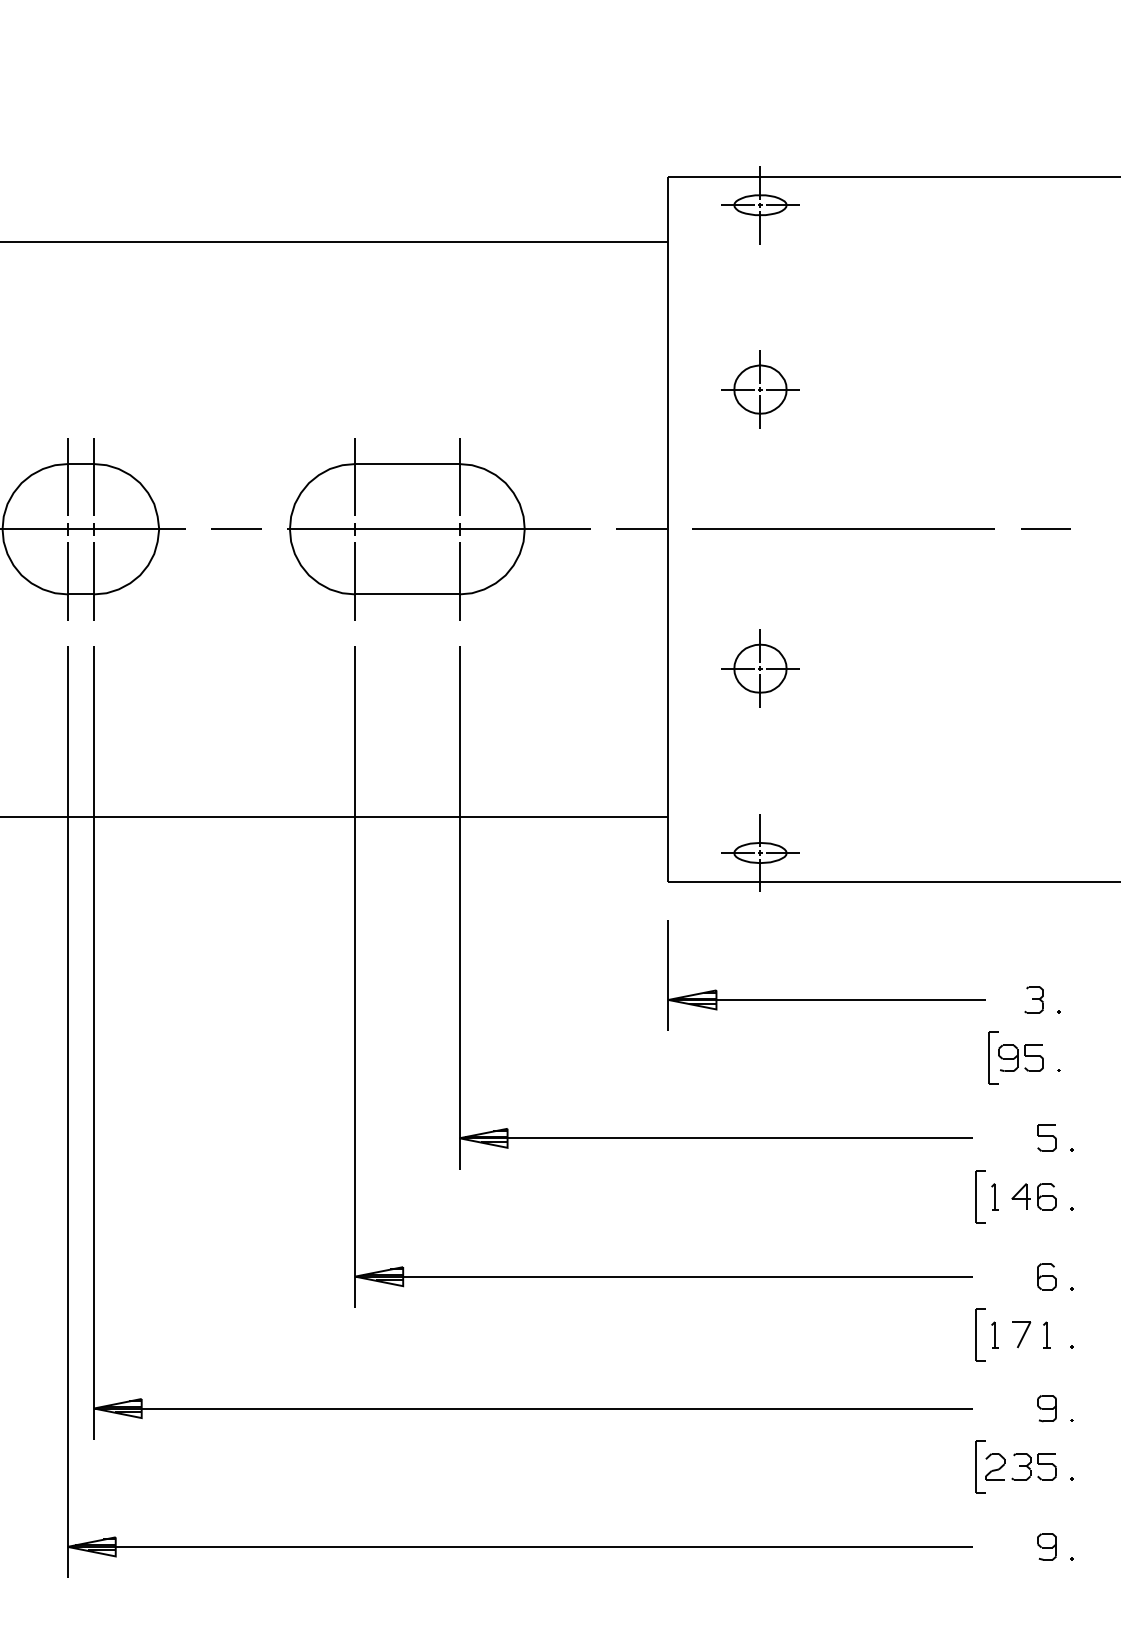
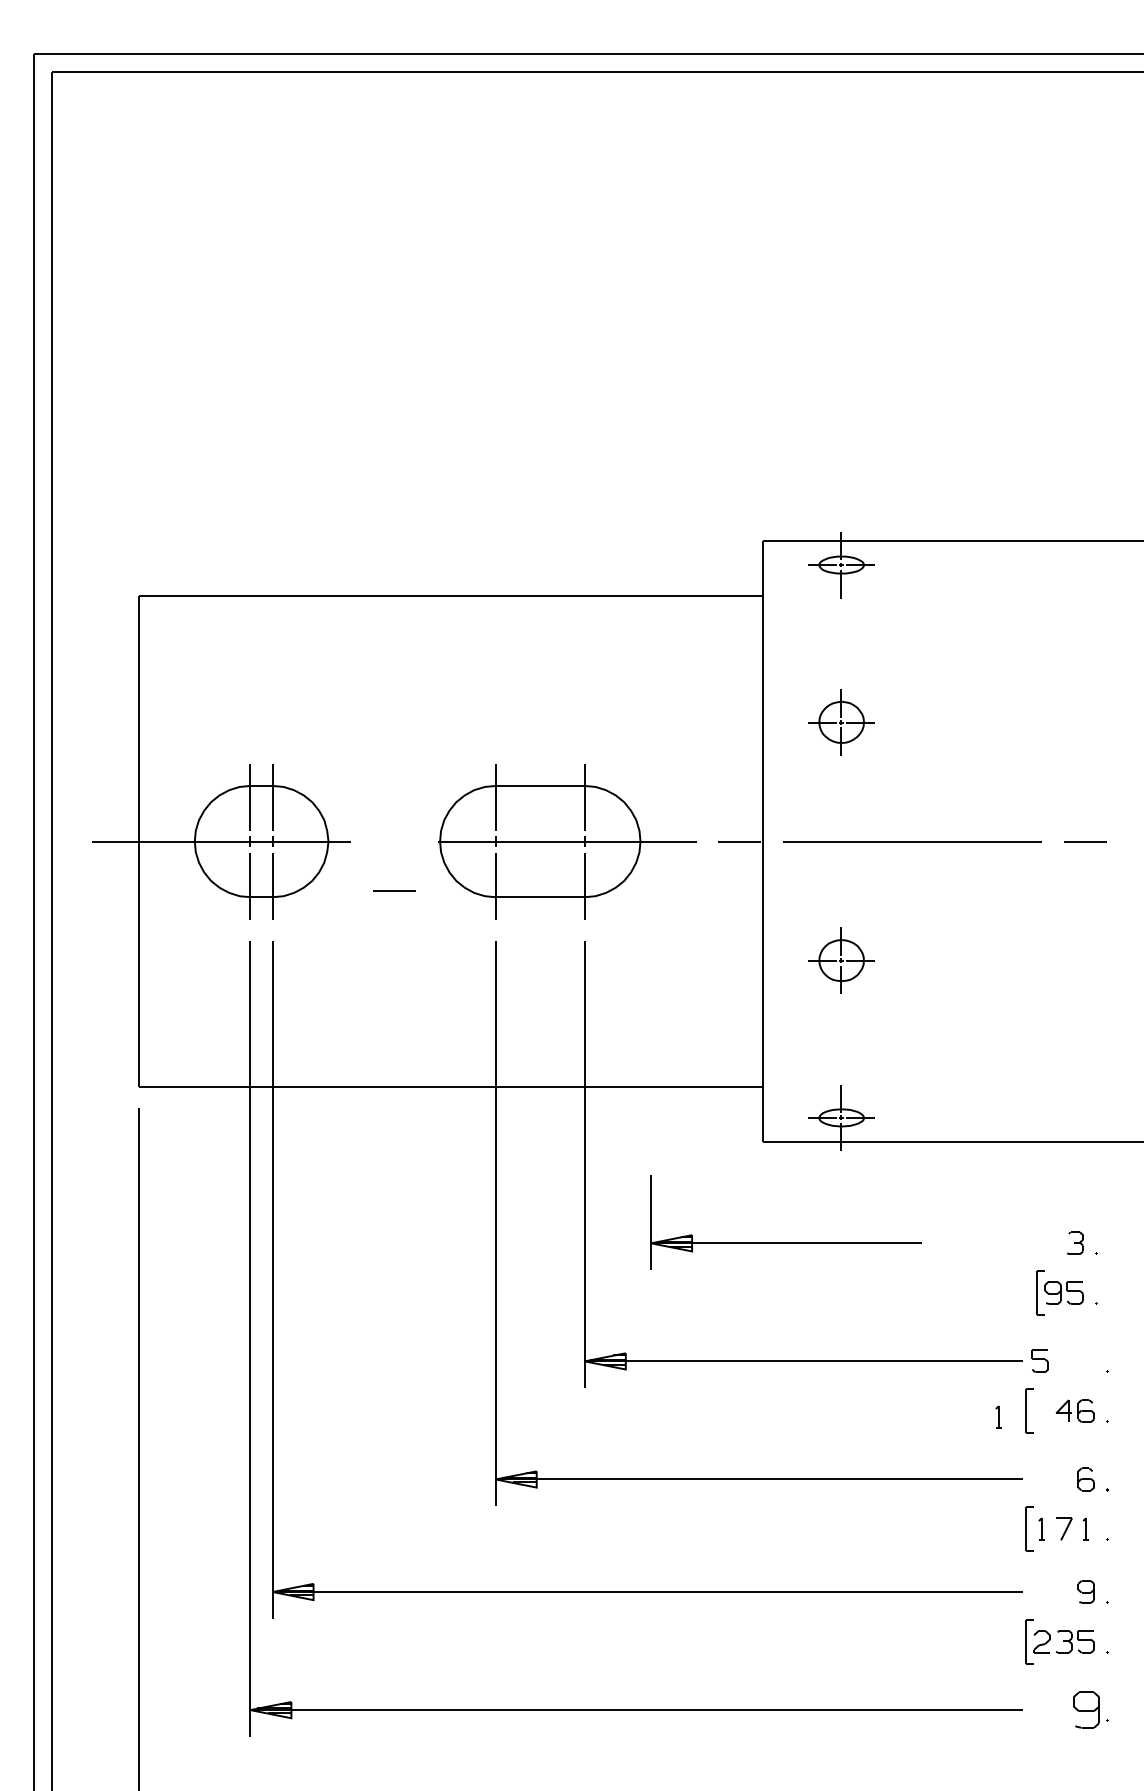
line: (236, 529) -> (394, 890), moved
part: (825, 998) -> (785, 1242), moved
part: (1046, 1137) -> (1039, 1360), moved
part: (994, 1195) -> (998, 1416), moved
part: (1046, 1546) -> (1085, 1709), size x1.6

